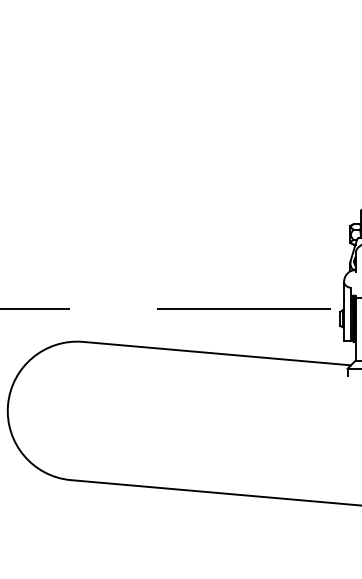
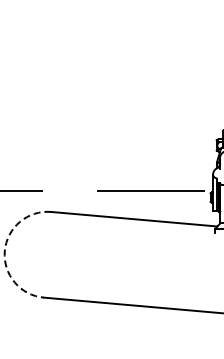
arc: (7, 405) -> (4, 251), solid -> dashed

